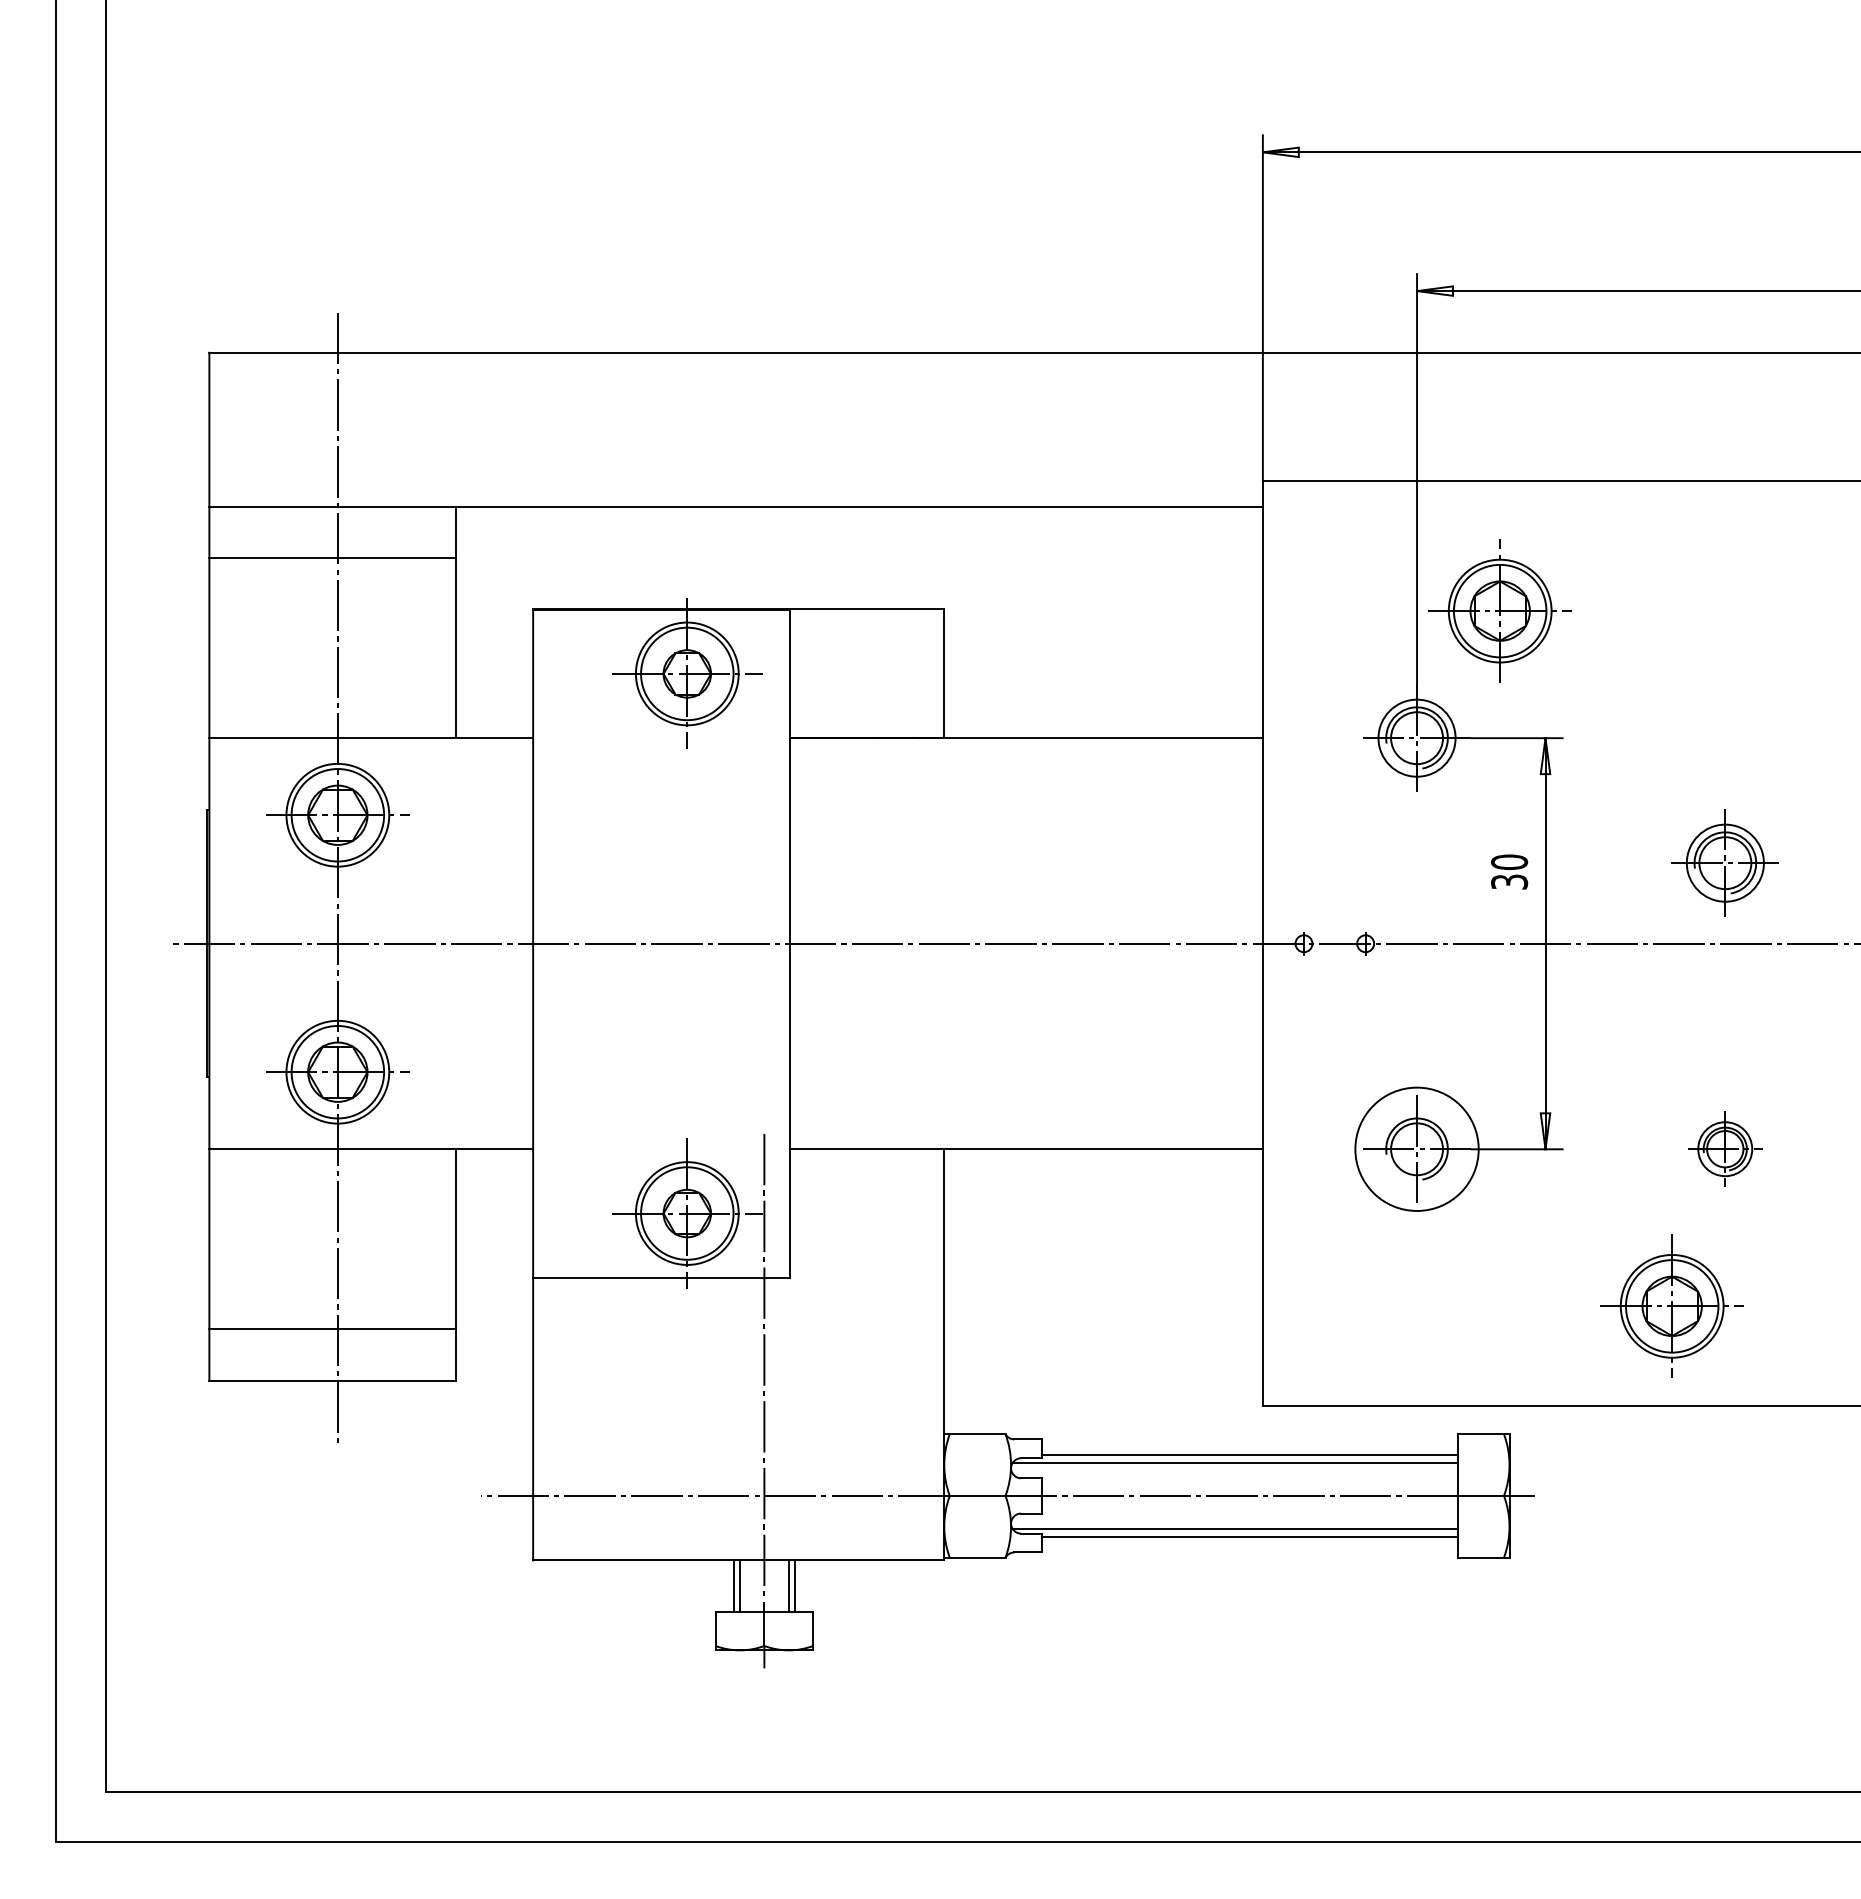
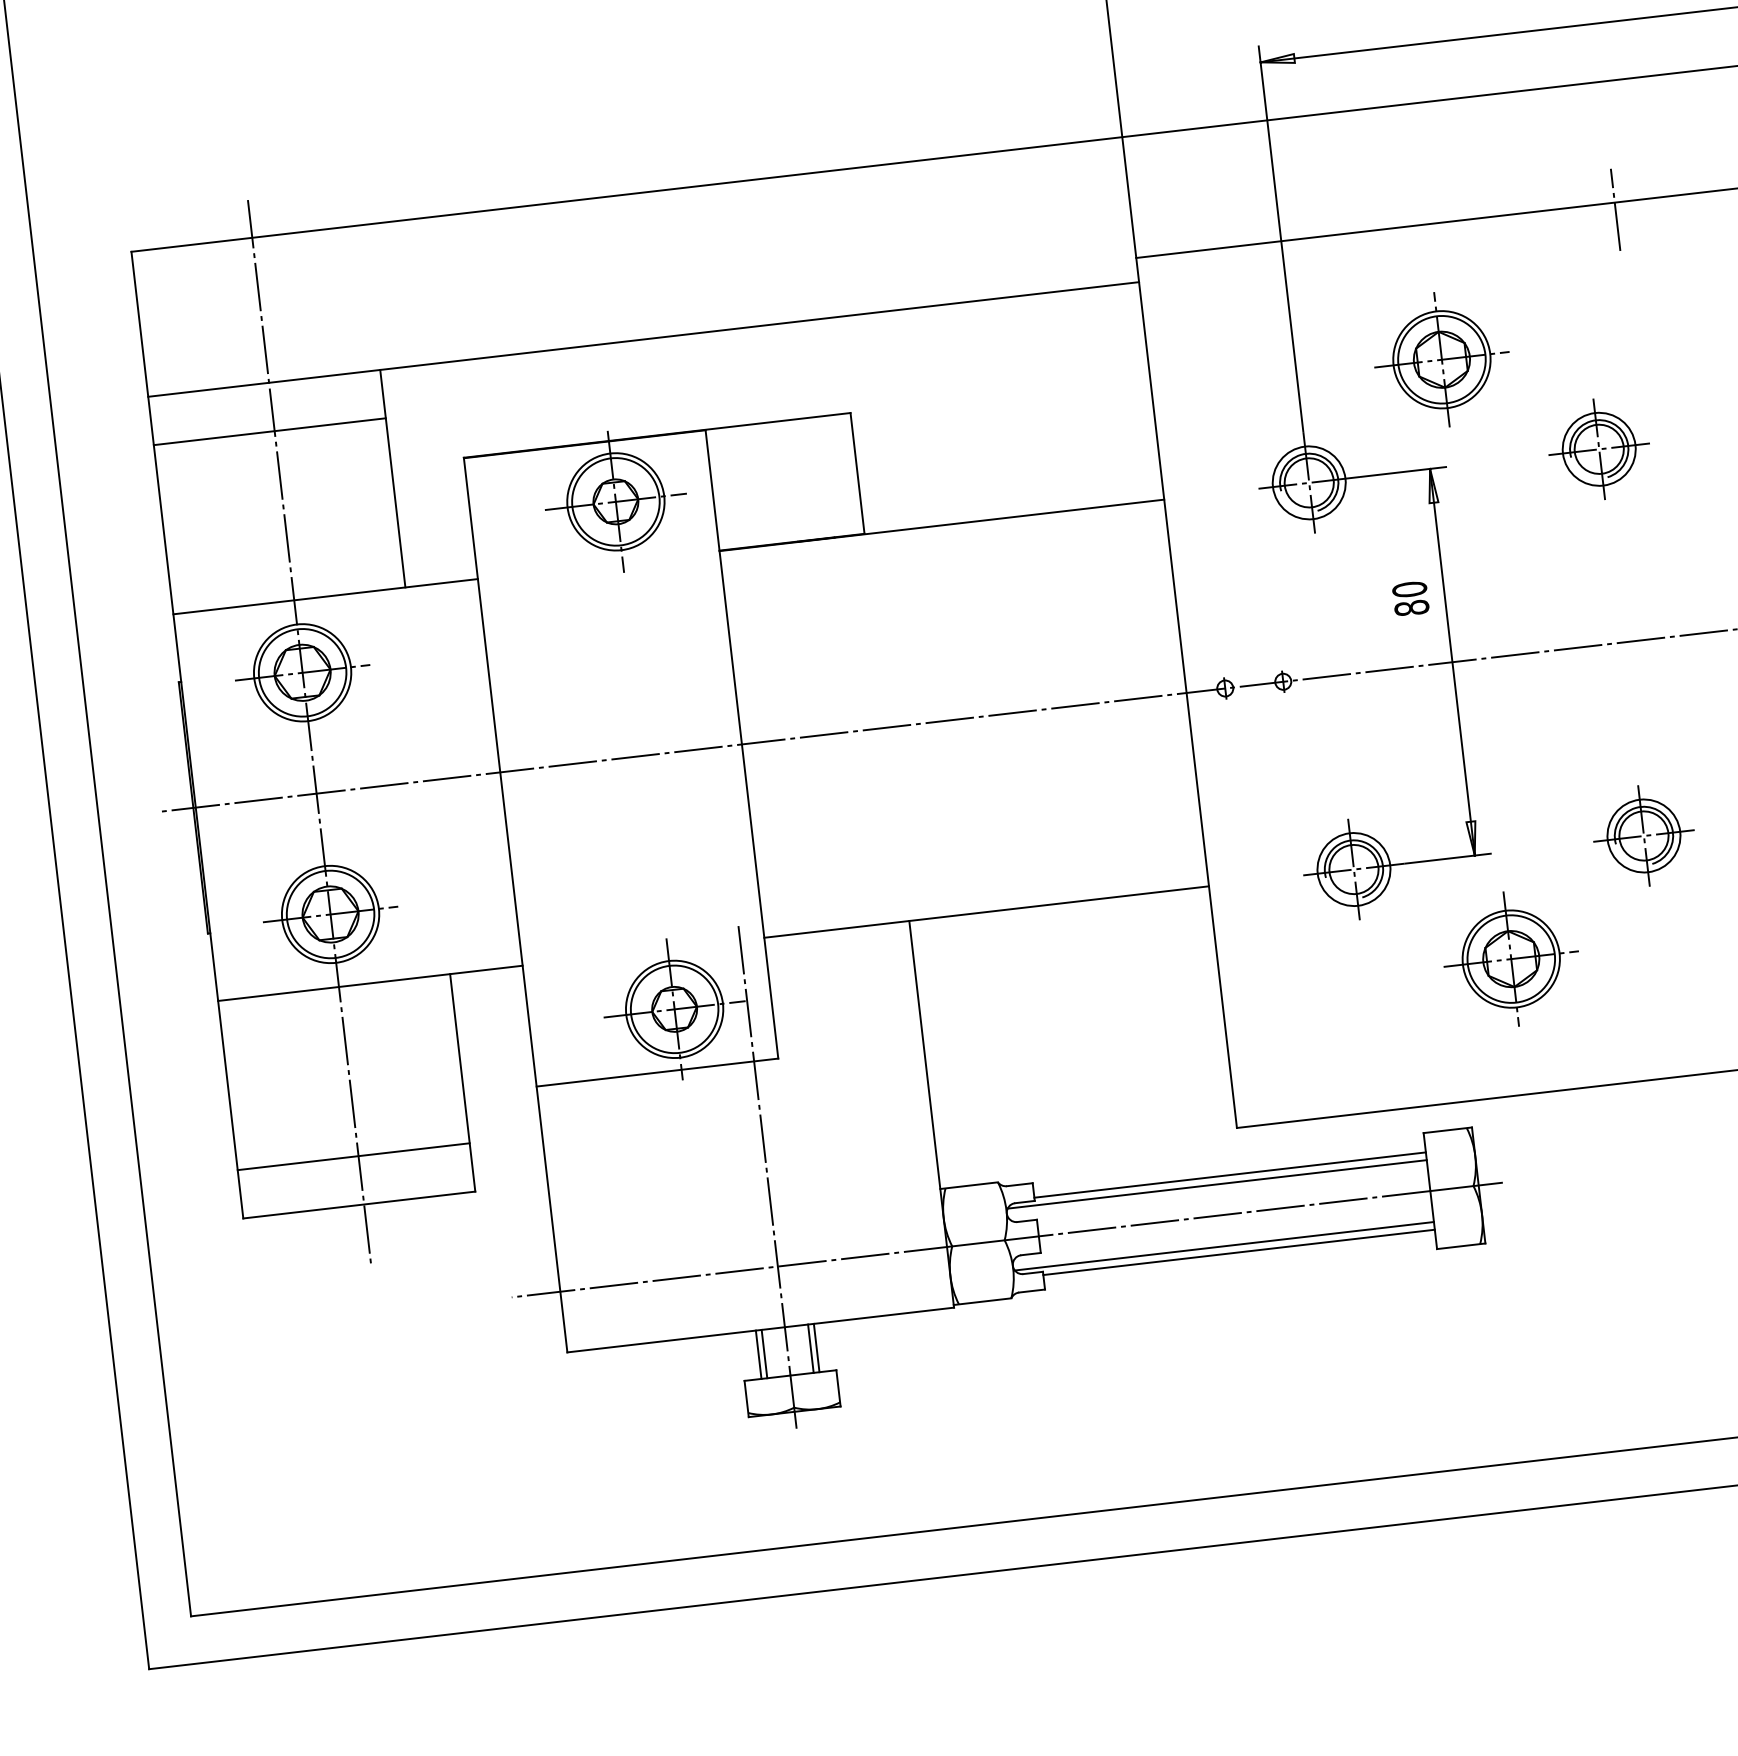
line: (1771, 488) -> (1615, 209), added
part: (1499, 610) -> (1441, 359), moved
part: (1724, 862) -> (1598, 448), moved
text: (1509, 881) -> (1411, 607), 30 -> 80
circle: (1416, 1148) -> (1353, 868), size x0.62
part: (1724, 1148) -> (1643, 835), size x1.43
part: (1671, 1305) -> (1510, 958), moved

